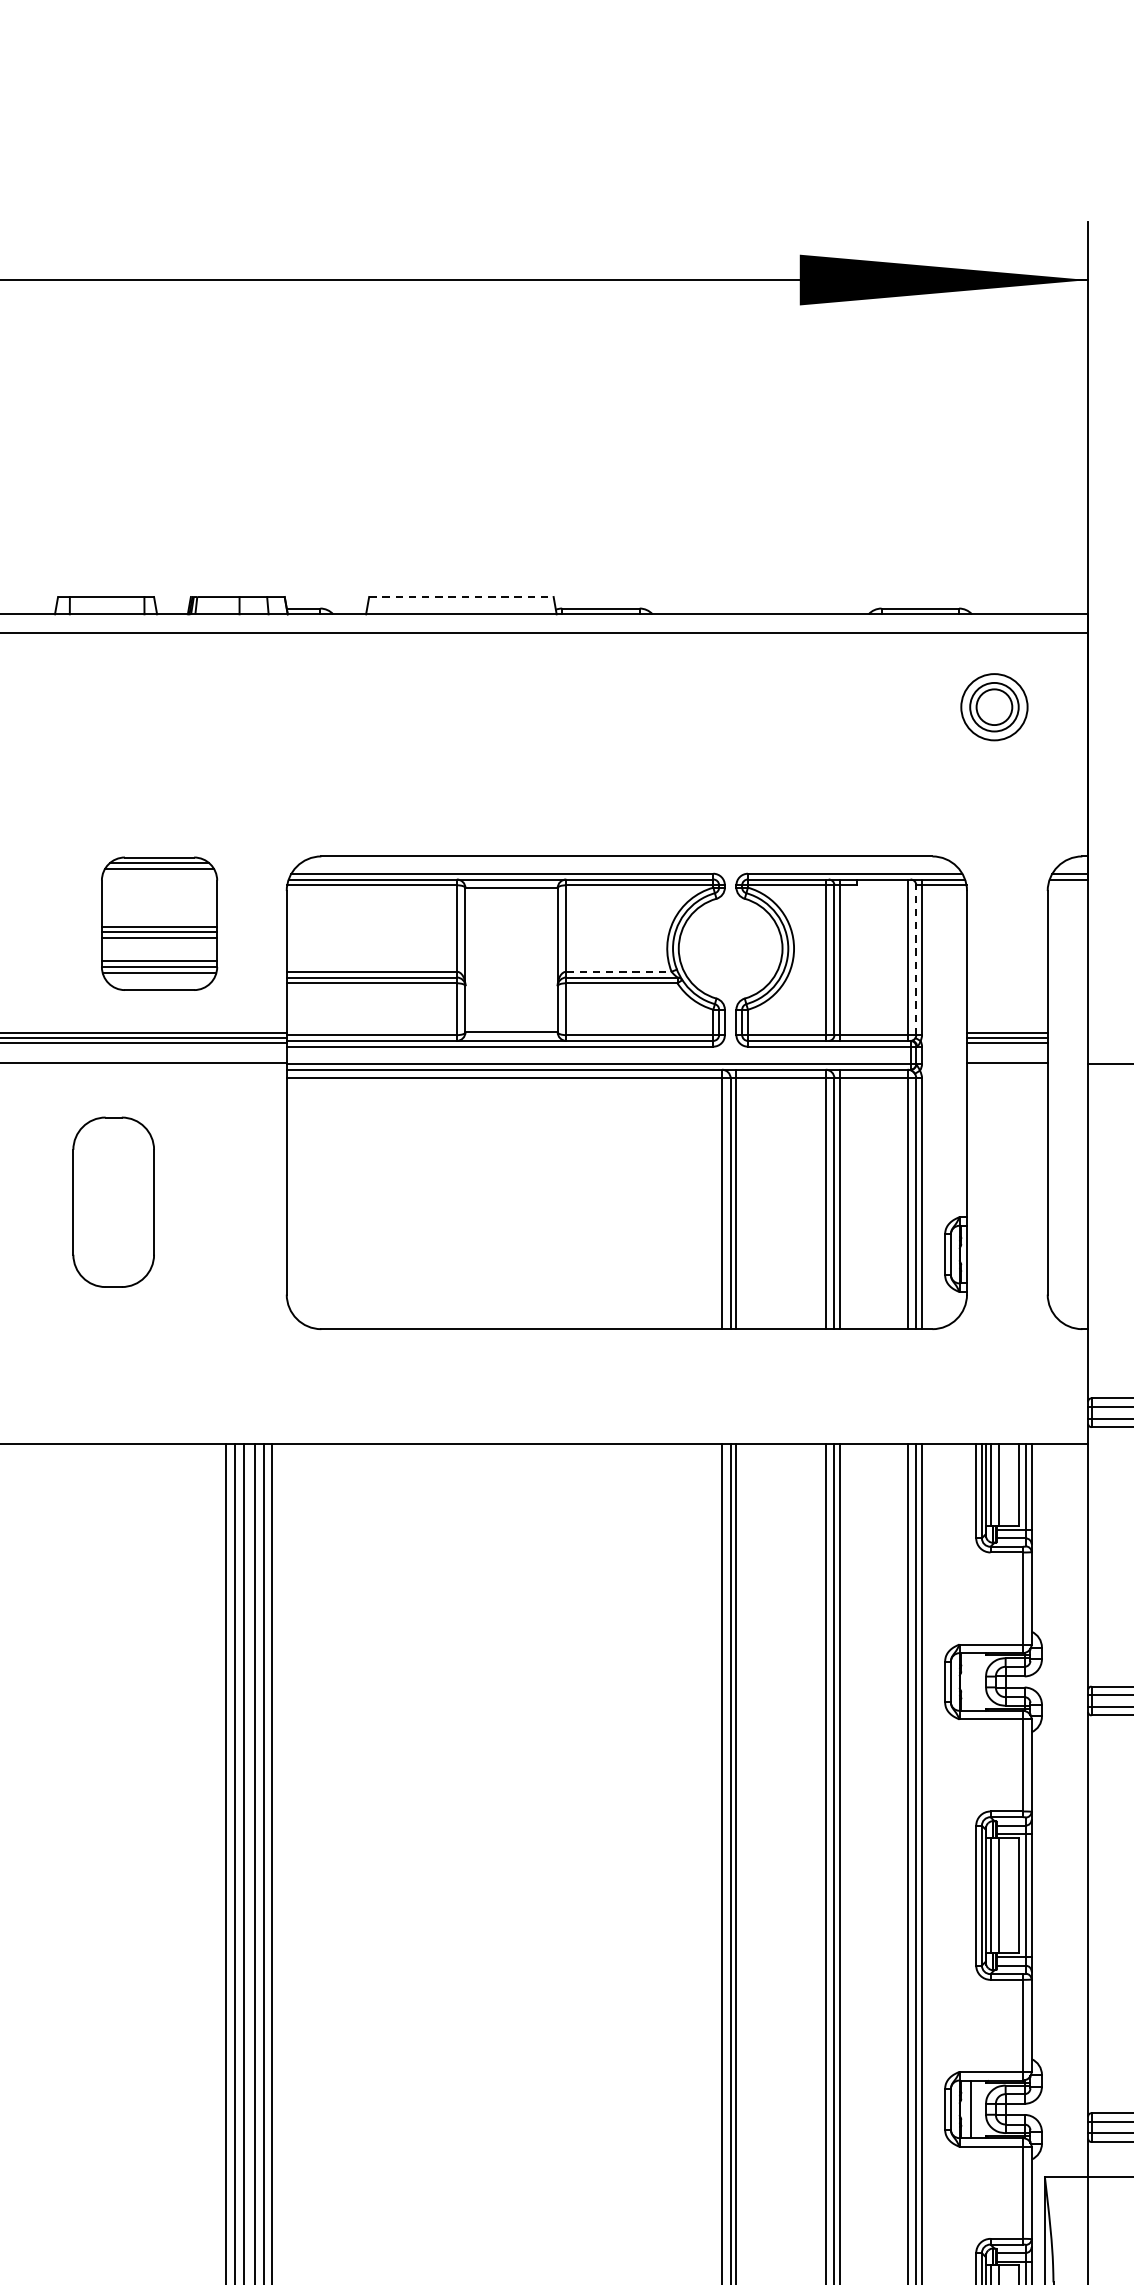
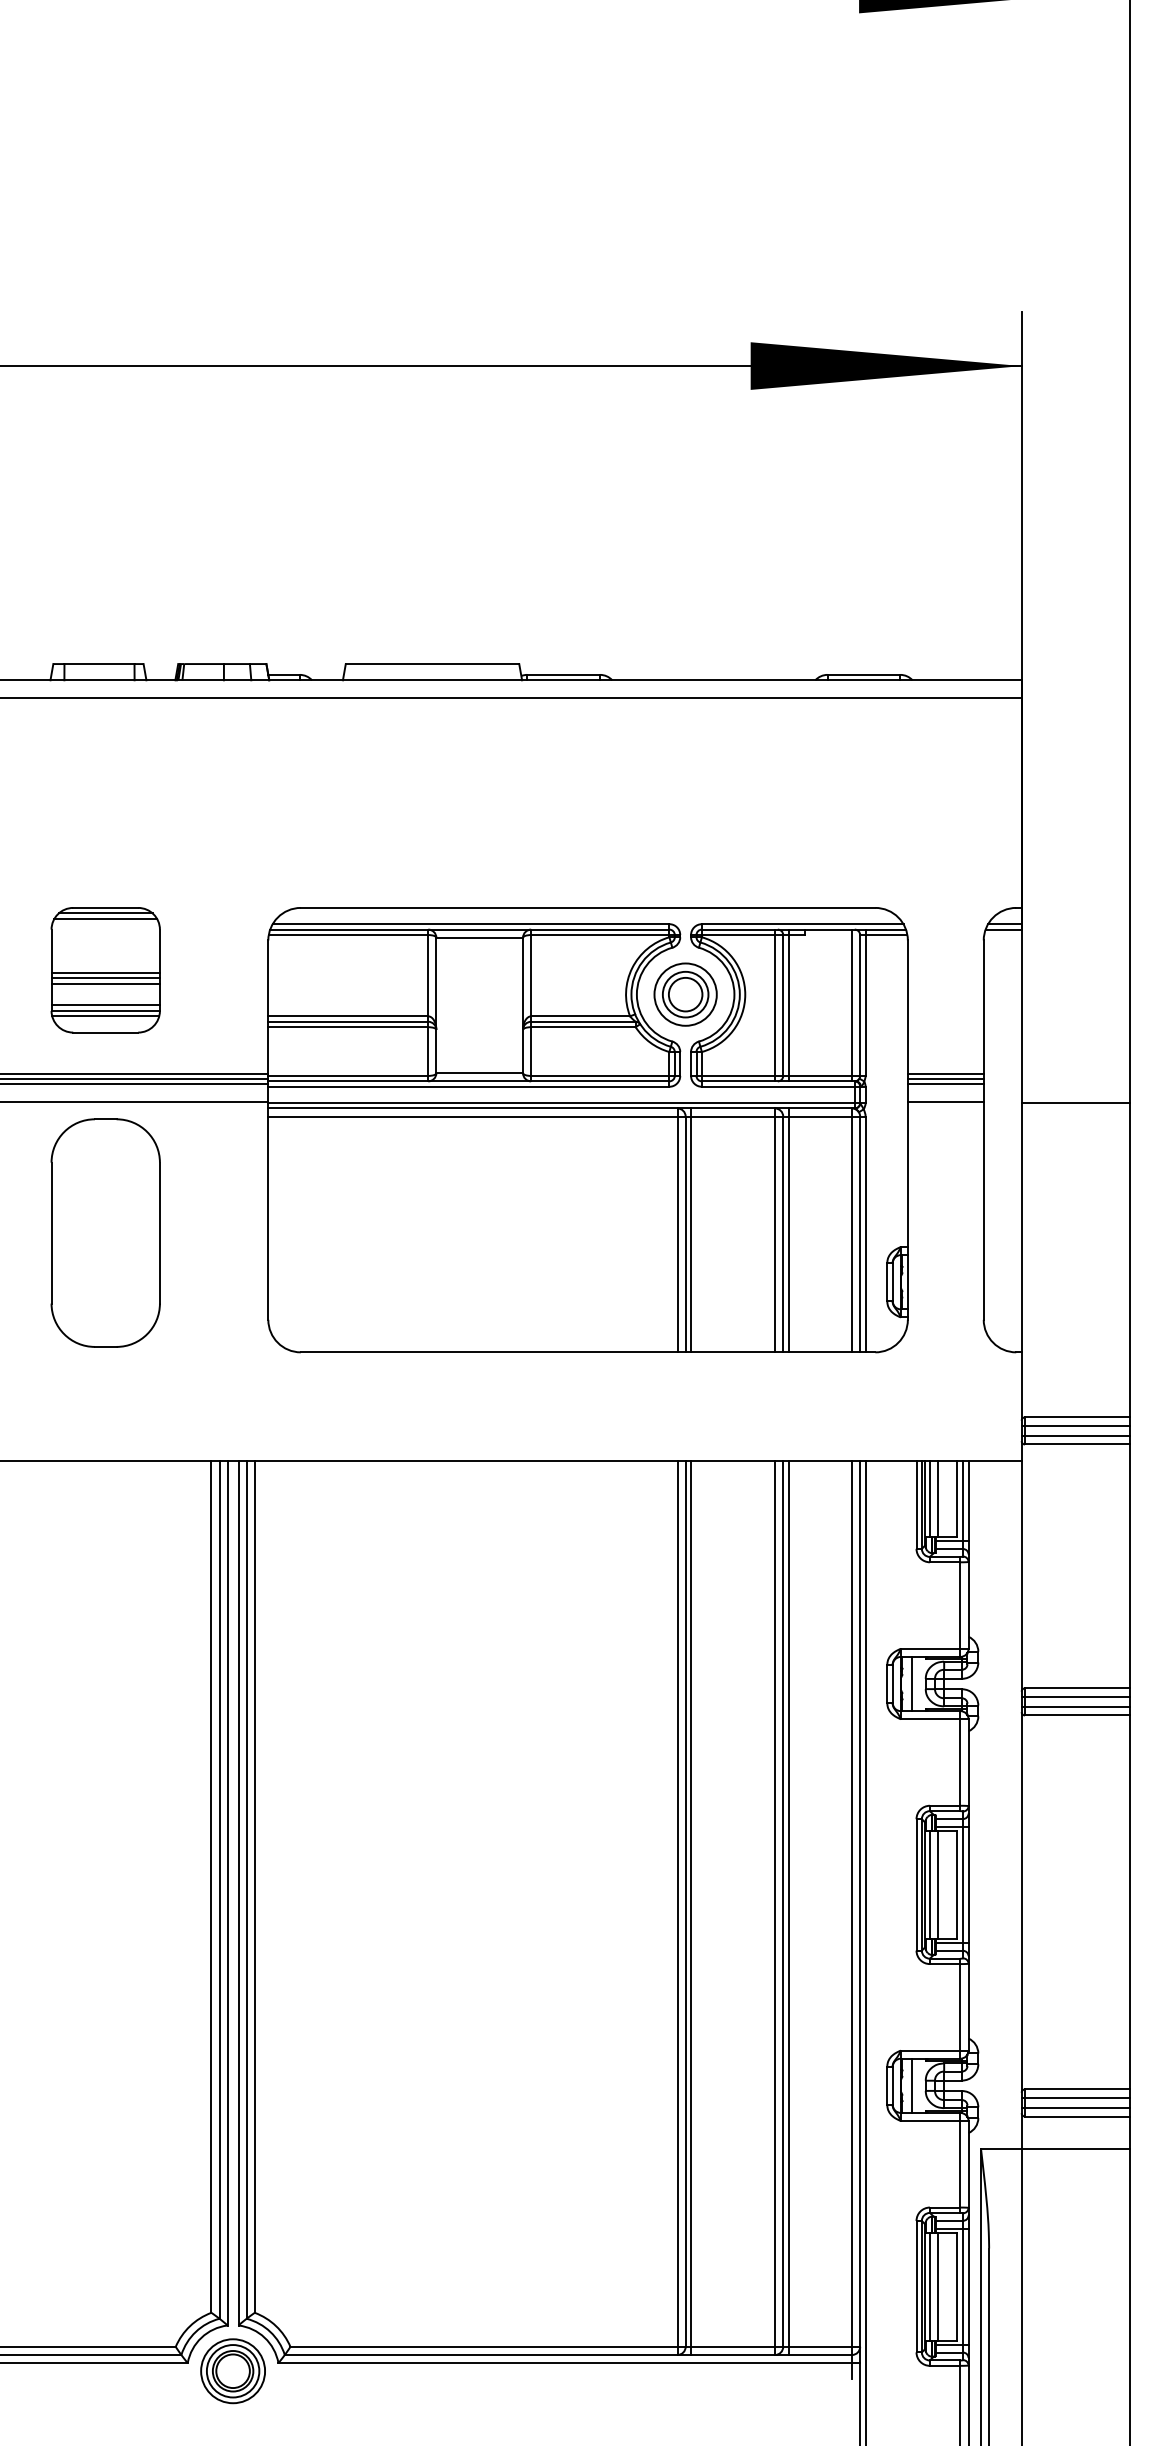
line: (461, 597) -> (432, 664), dashed -> solid
part: (994, 707) -> (685, 994), moved
part: (159, 924) -> (105, 970), moved
line: (916, 959) -> (860, 1004), dashed -> solid
line: (619, 971) -> (581, 1016), dashed -> solid
part: (113, 1201) -> (105, 1232), size x1.43
line: (970, 1681) -> (911, 1683), added

